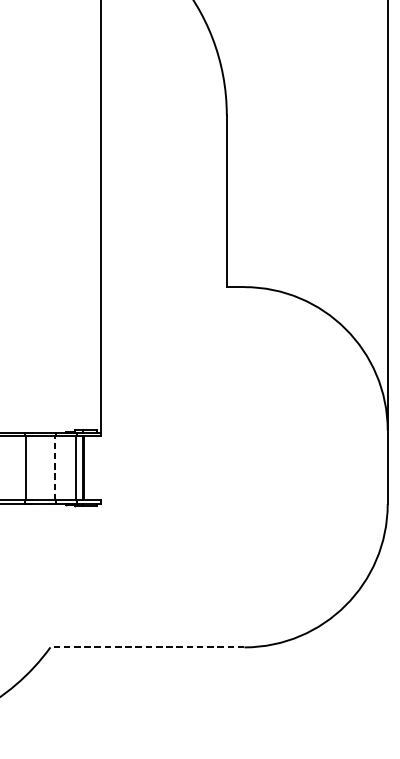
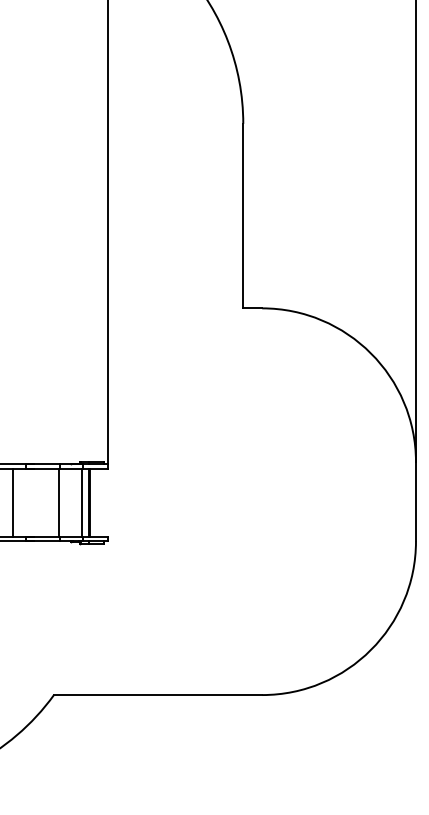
line: (25, 468) -> (13, 502), moved
line: (54, 468) -> (58, 502), dashed -> solid
line: (146, 647) -> (157, 695), dashed -> solid

